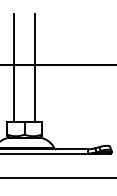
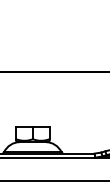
line: (13, 67) -> (22, 74), removed
line: (35, 67) -> (43, 74), removed

